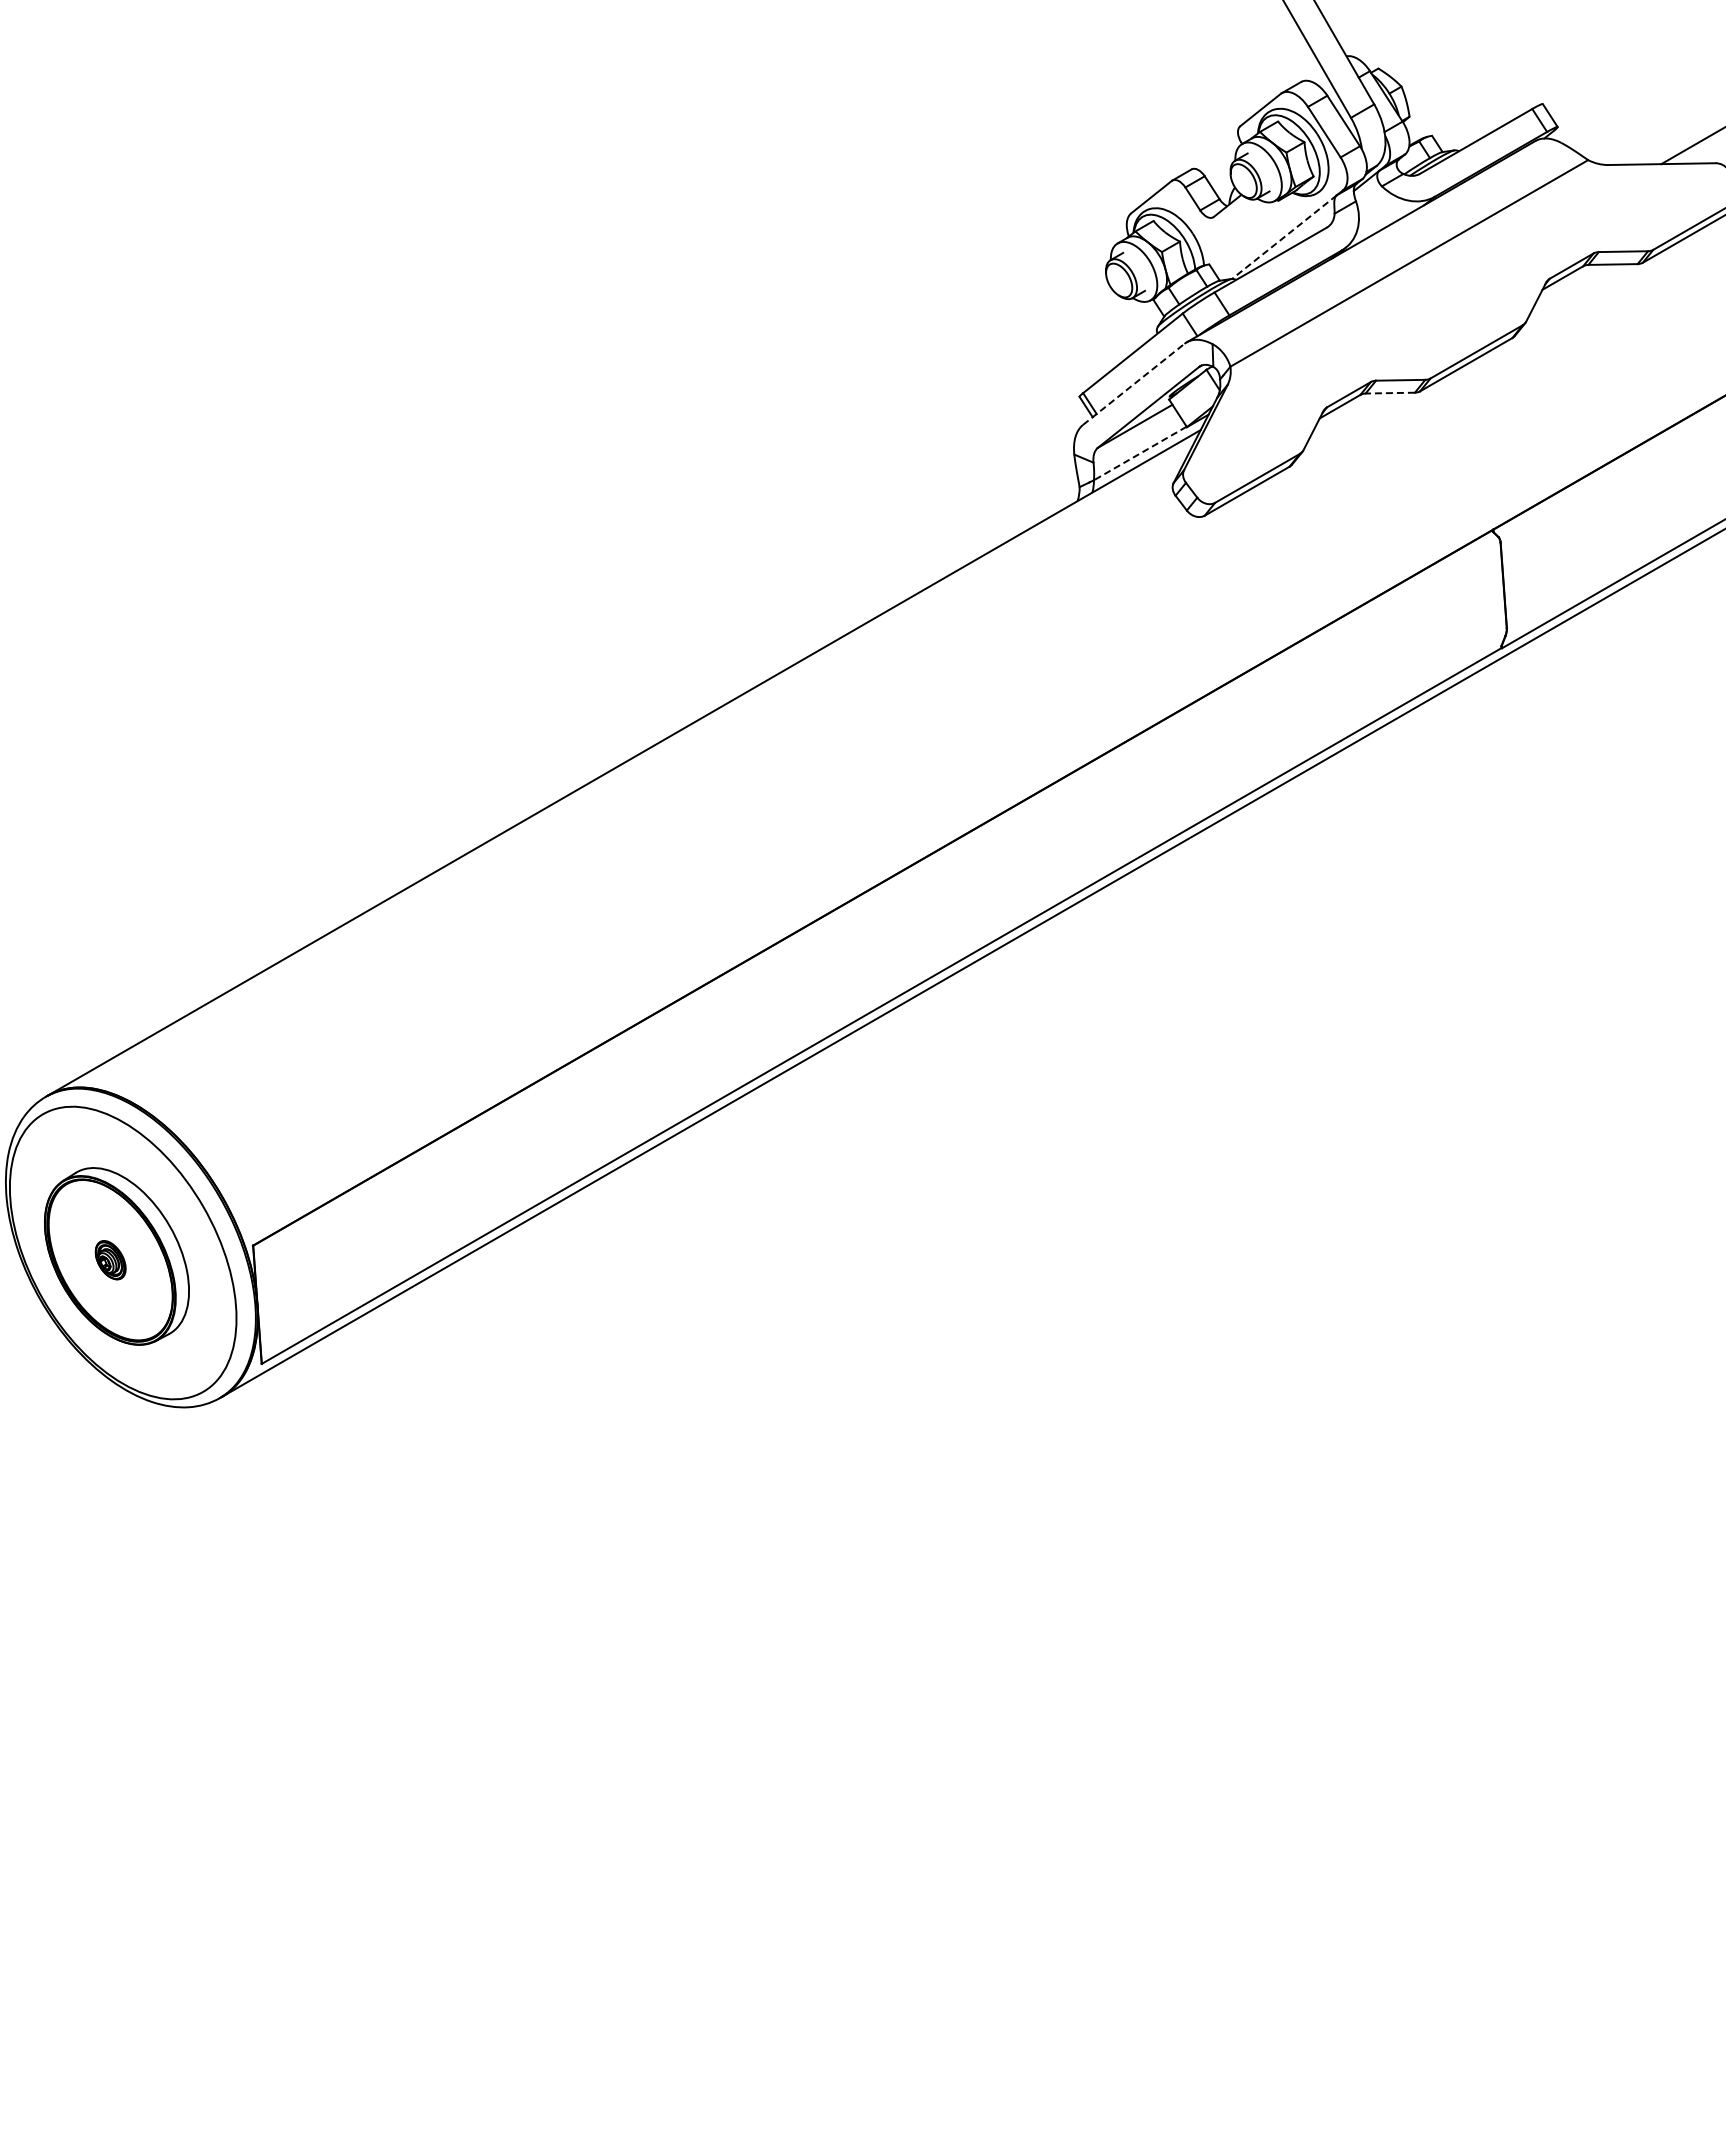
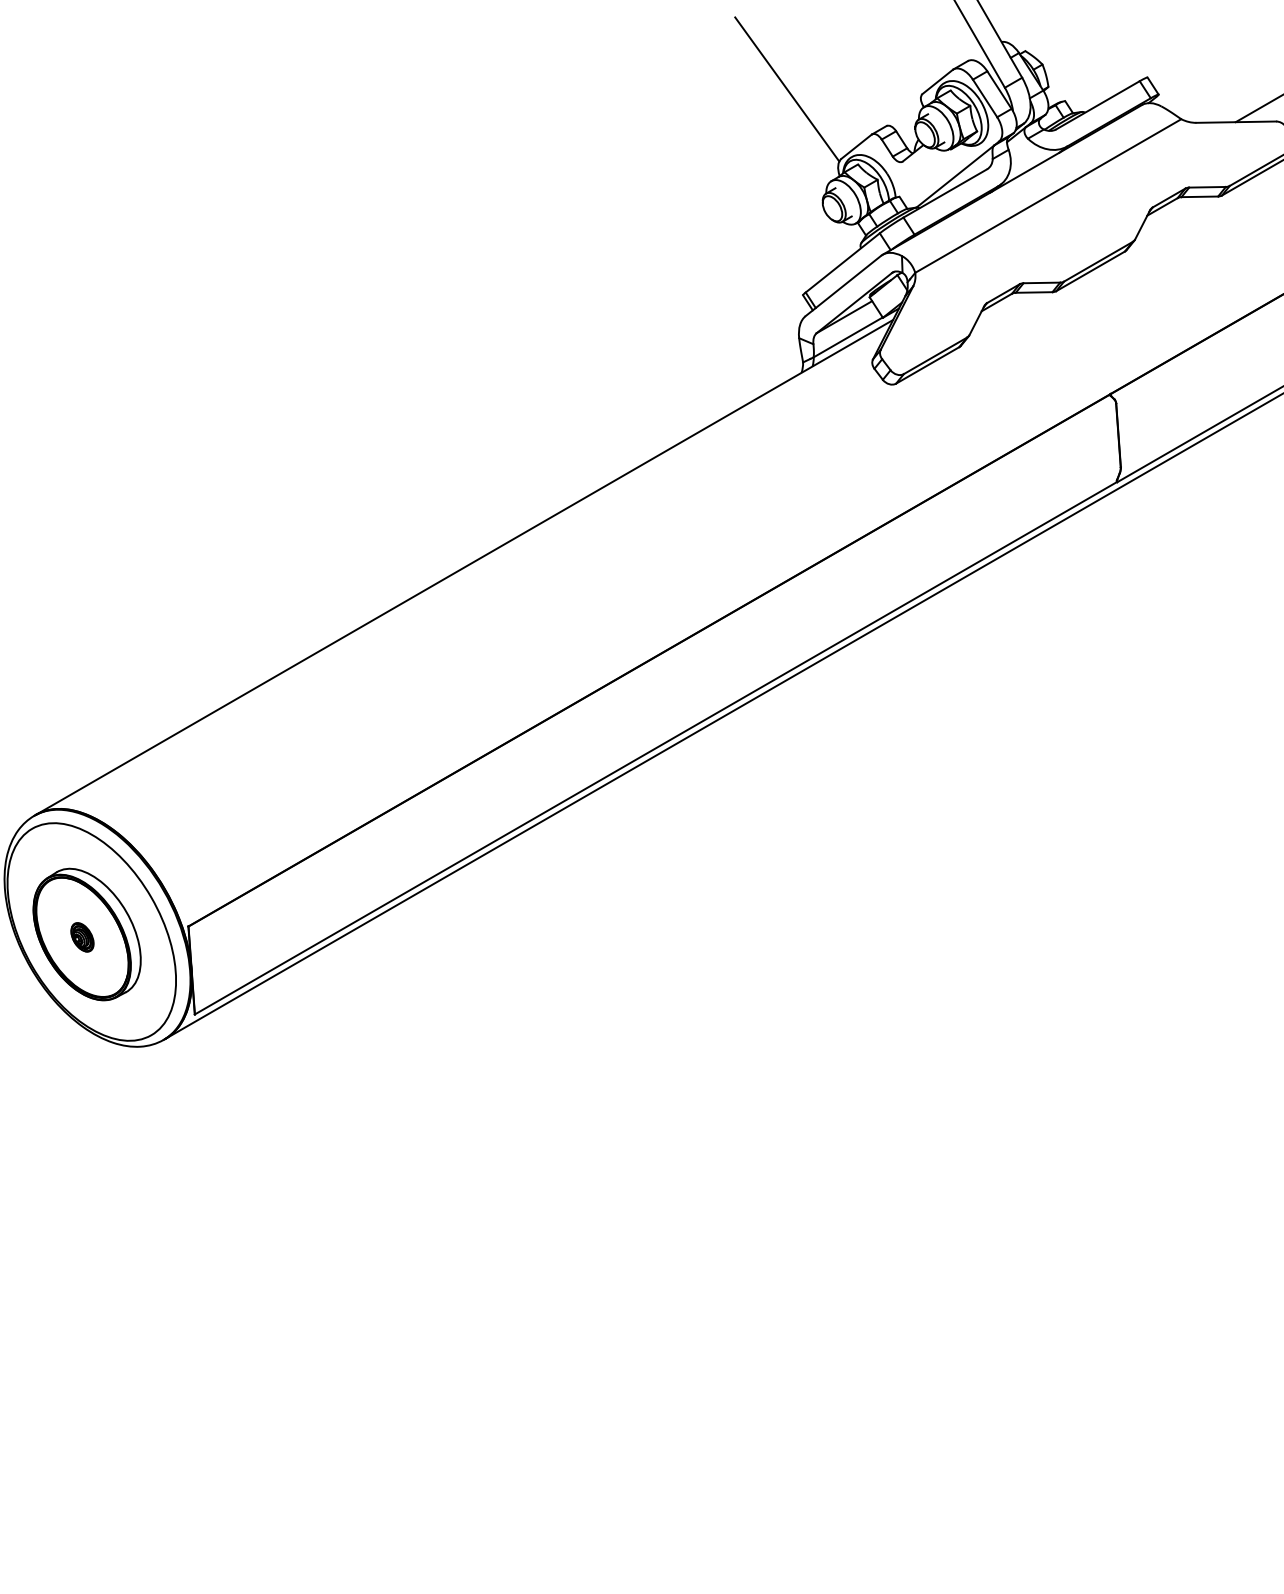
line: (1058, 120) -> (787, 89), added
line: (1284, 237) -> (955, 176), dashed -> solid
line: (1133, 384) -> (843, 286), dashed -> solid
line: (1390, 393) -> (1034, 292), dashed -> solid
line: (1140, 453) -> (848, 337), dashed -> solid

